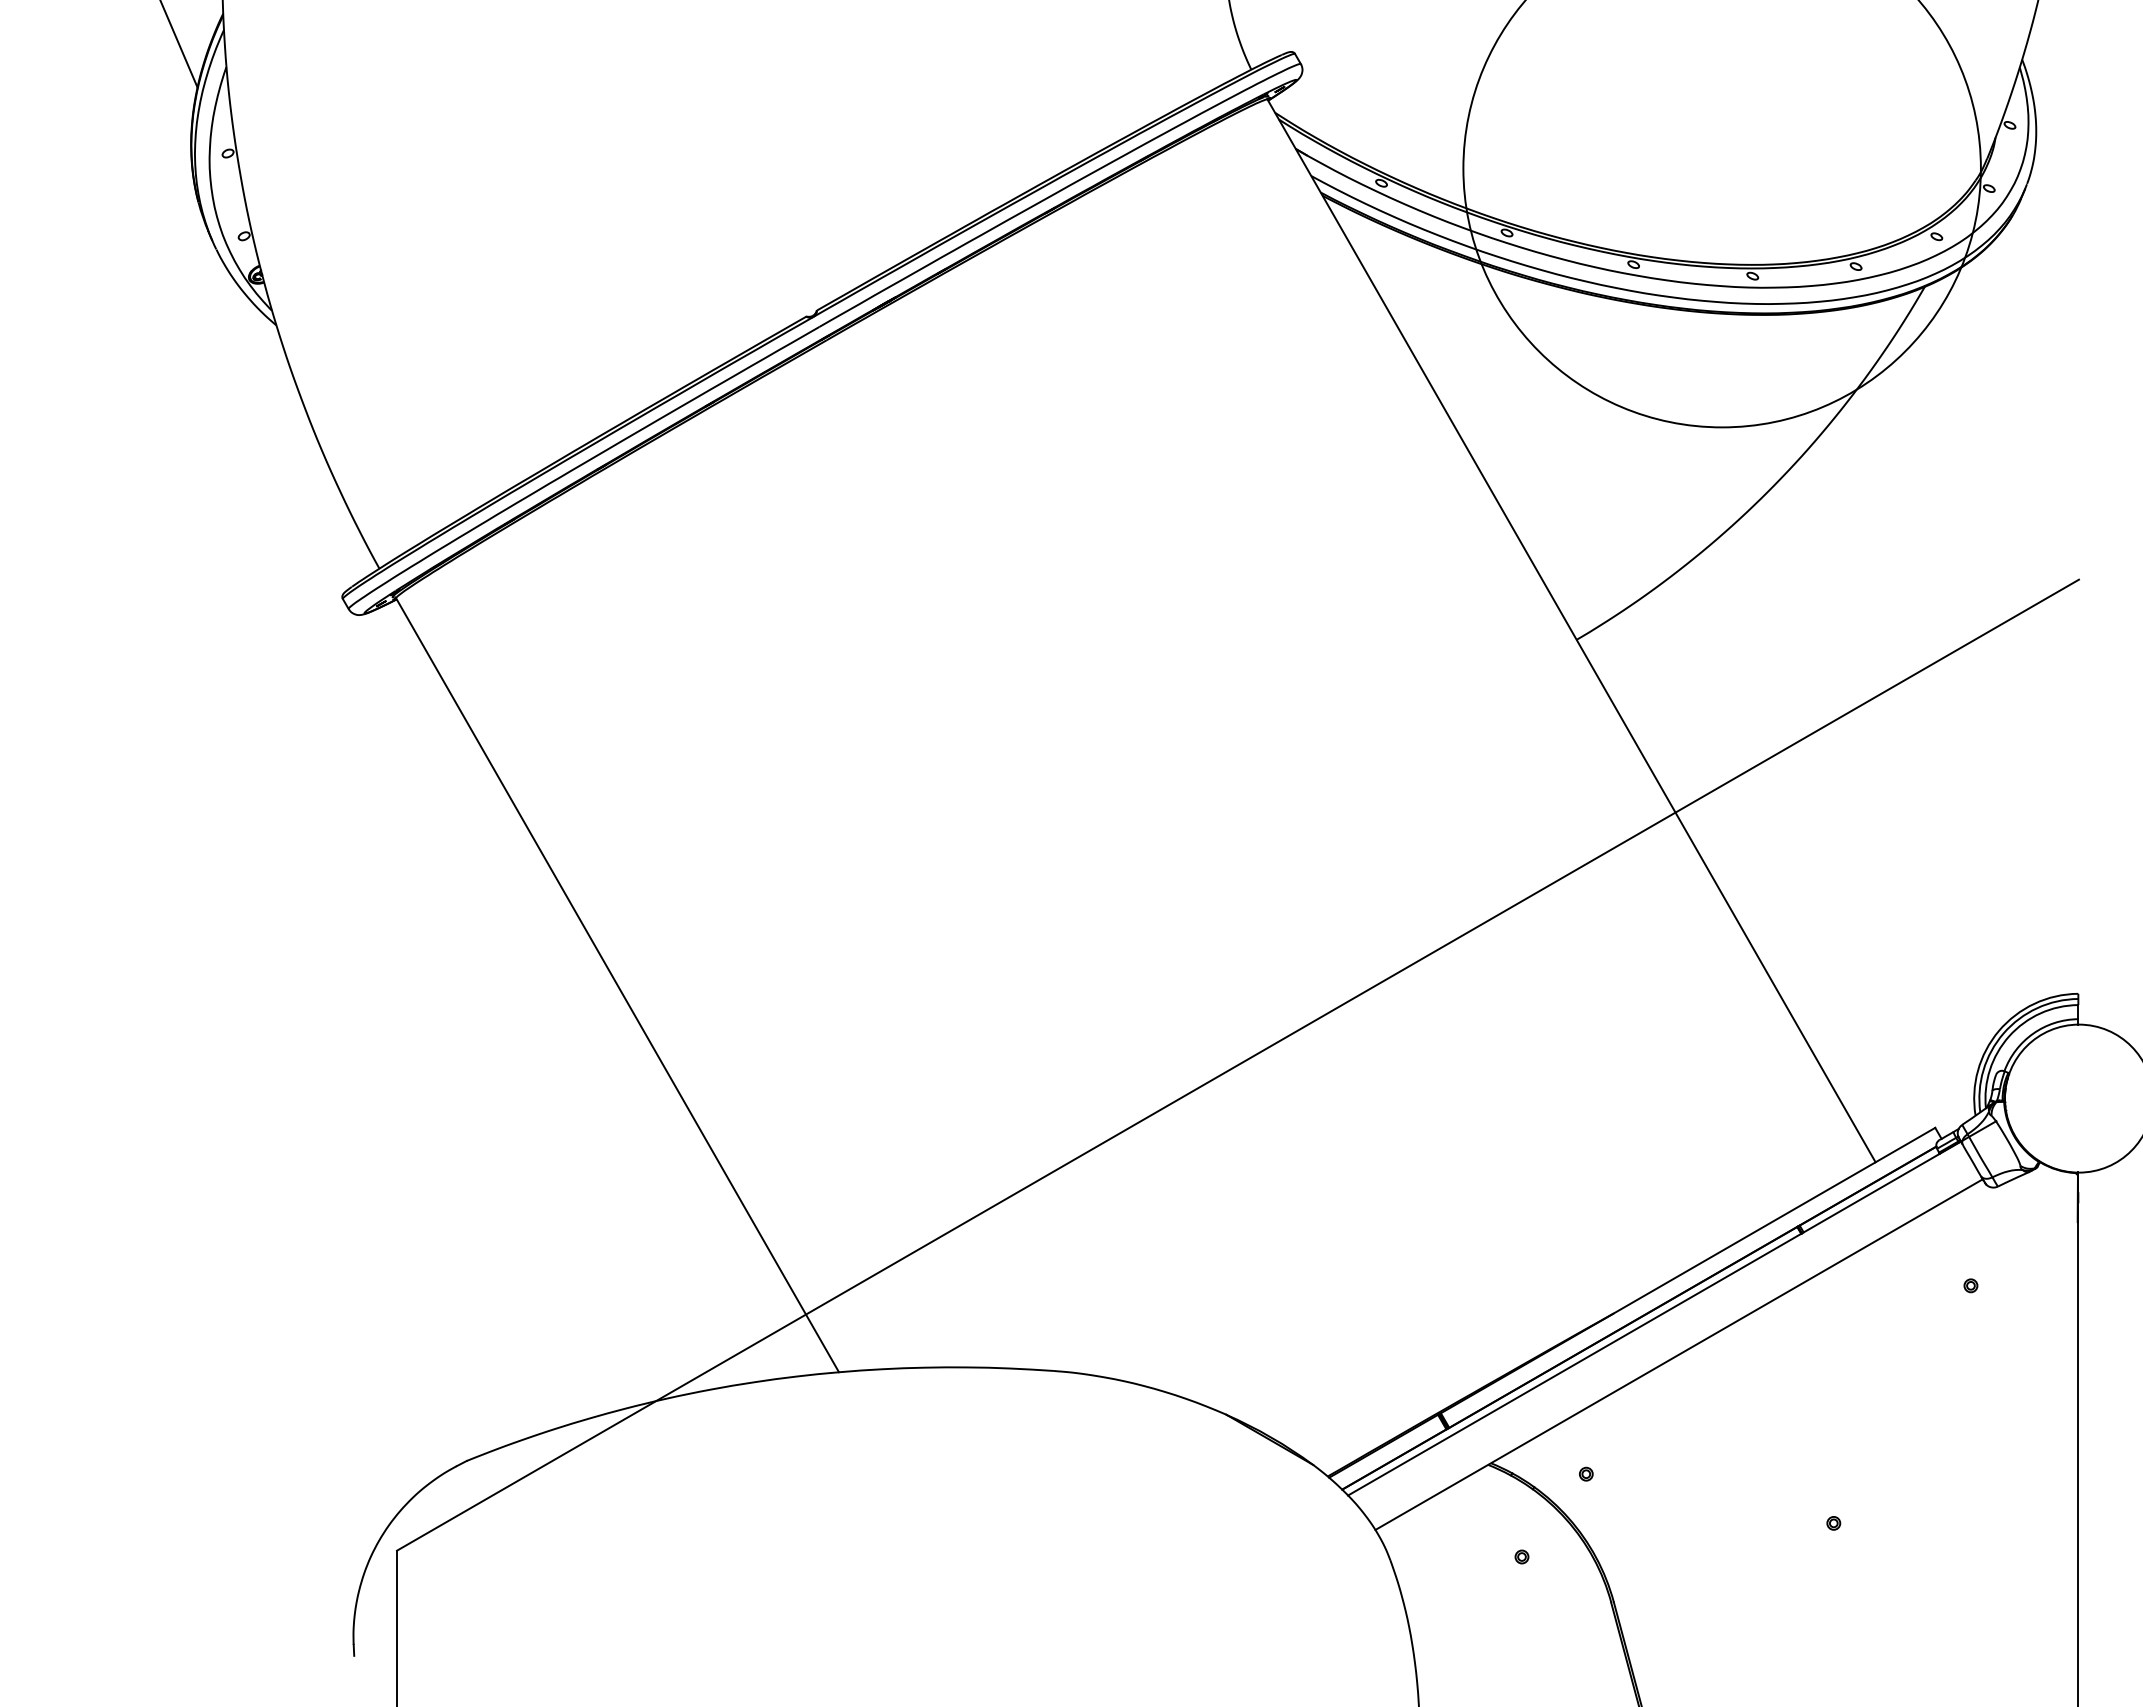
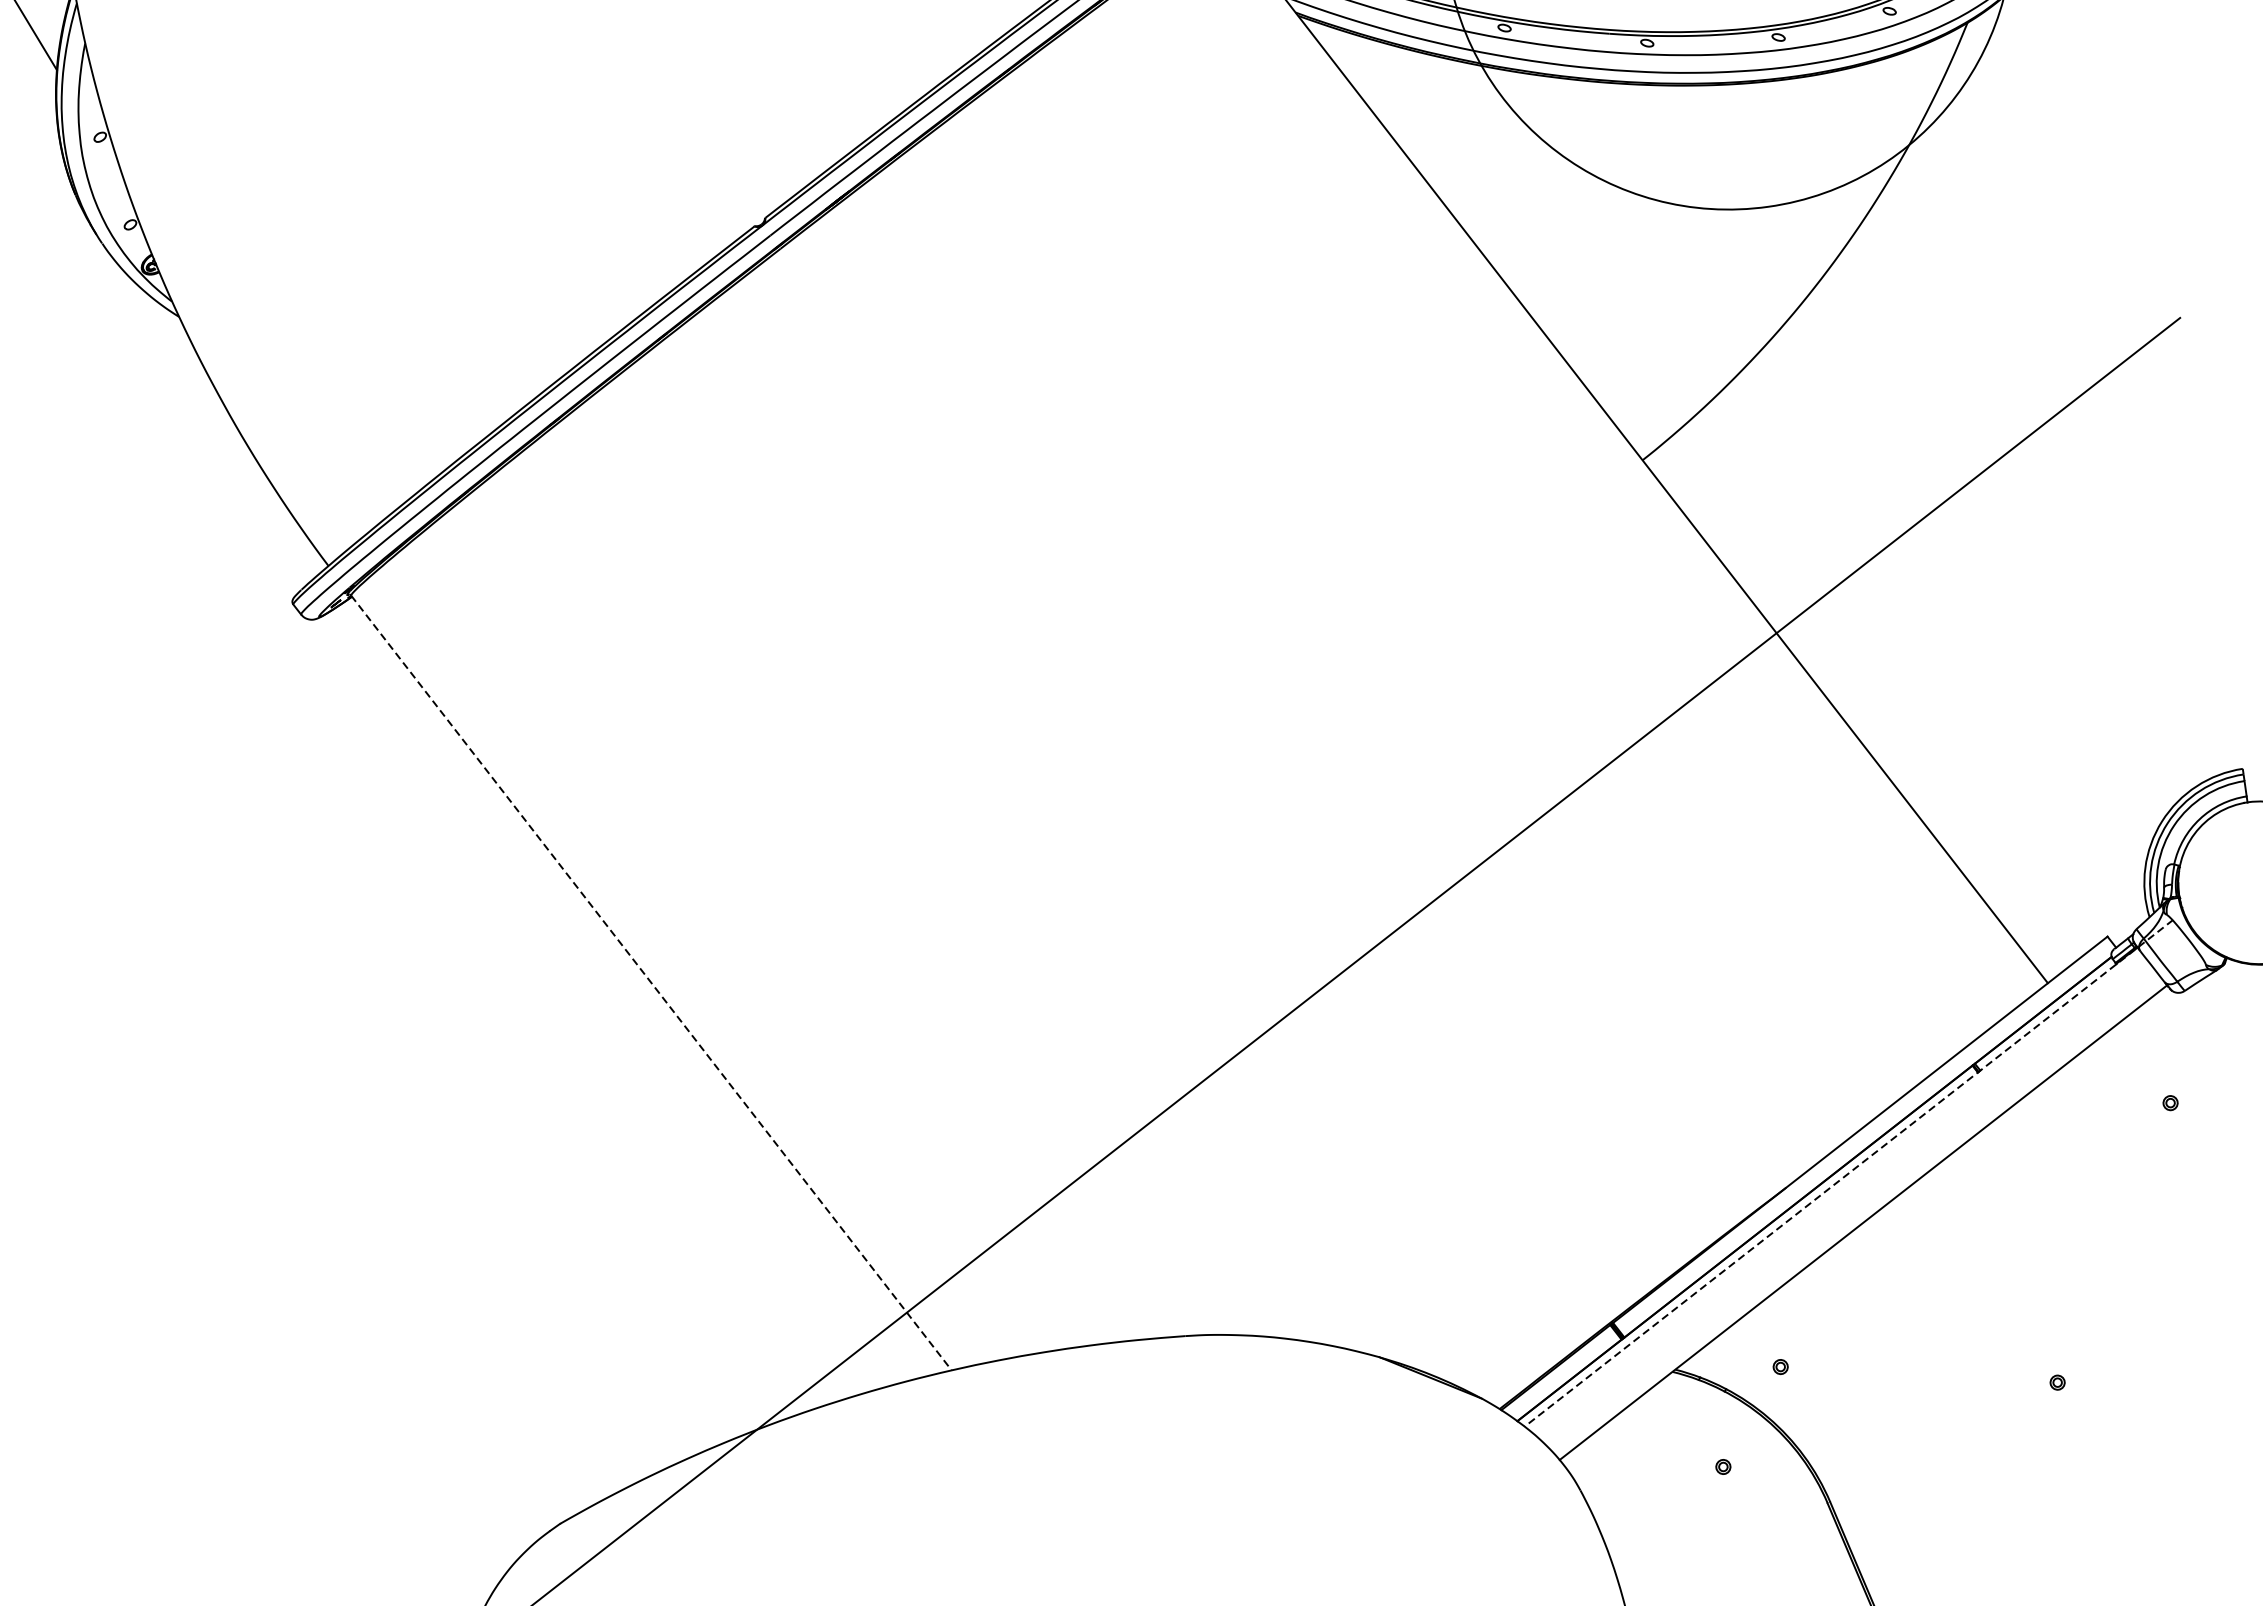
line: (617, 985) -> (651, 983), solid -> dashed
line: (1671, 1308) -> (1848, 1173), solid -> dashed

